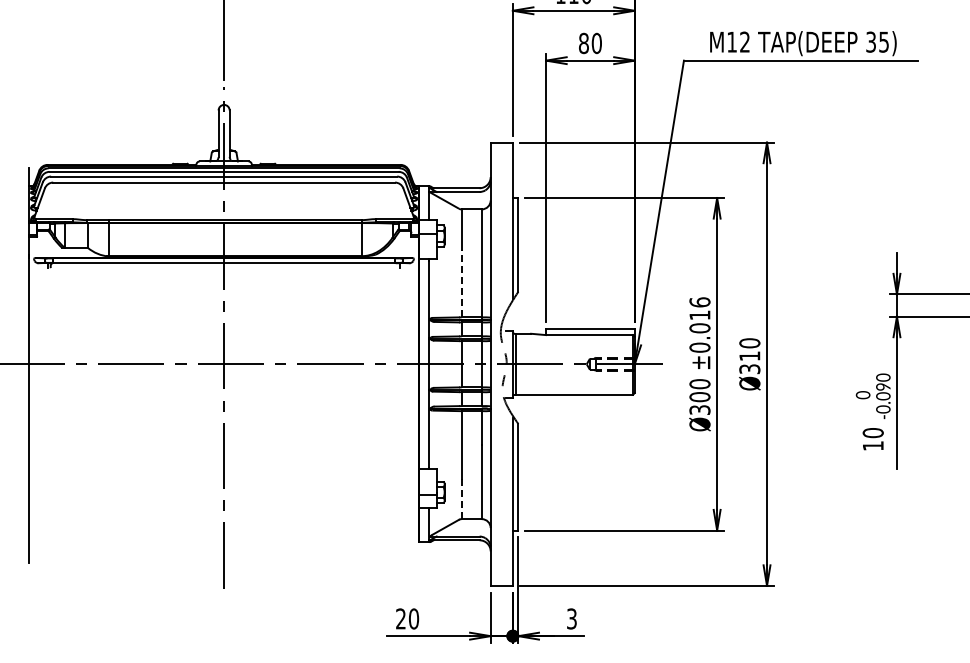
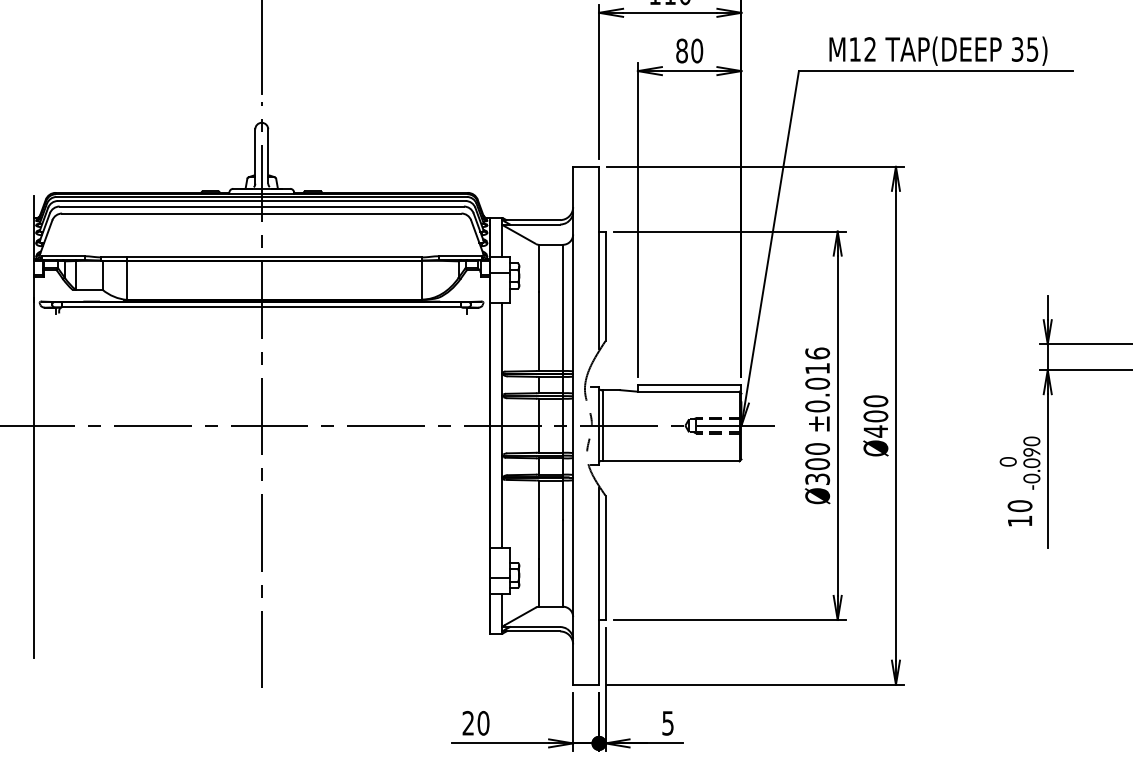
line: (461, 283) -> (539, 331), dashed -> solid
text: (749, 362) -> (875, 423), Ø310 -> Ø400
line: (461, 498) -> (539, 582), dashed -> solid
text: (571, 618) -> (667, 722), 3 -> 5

